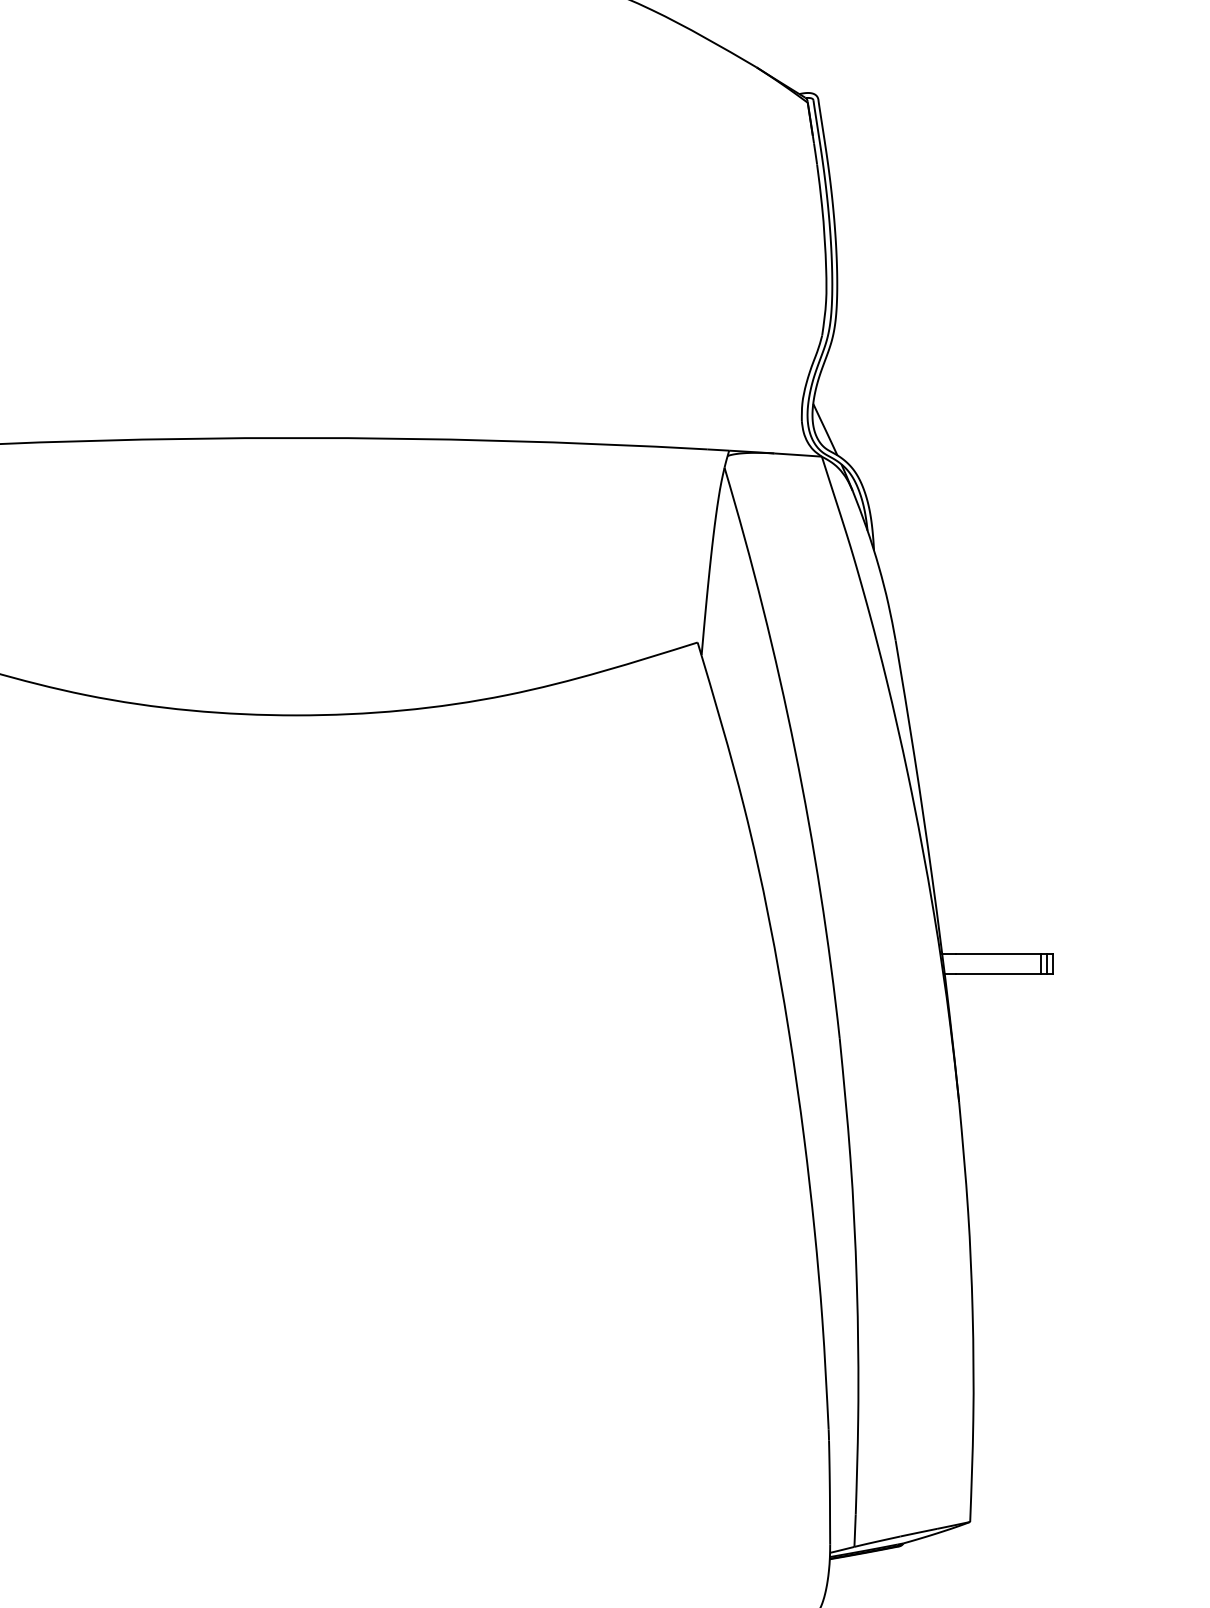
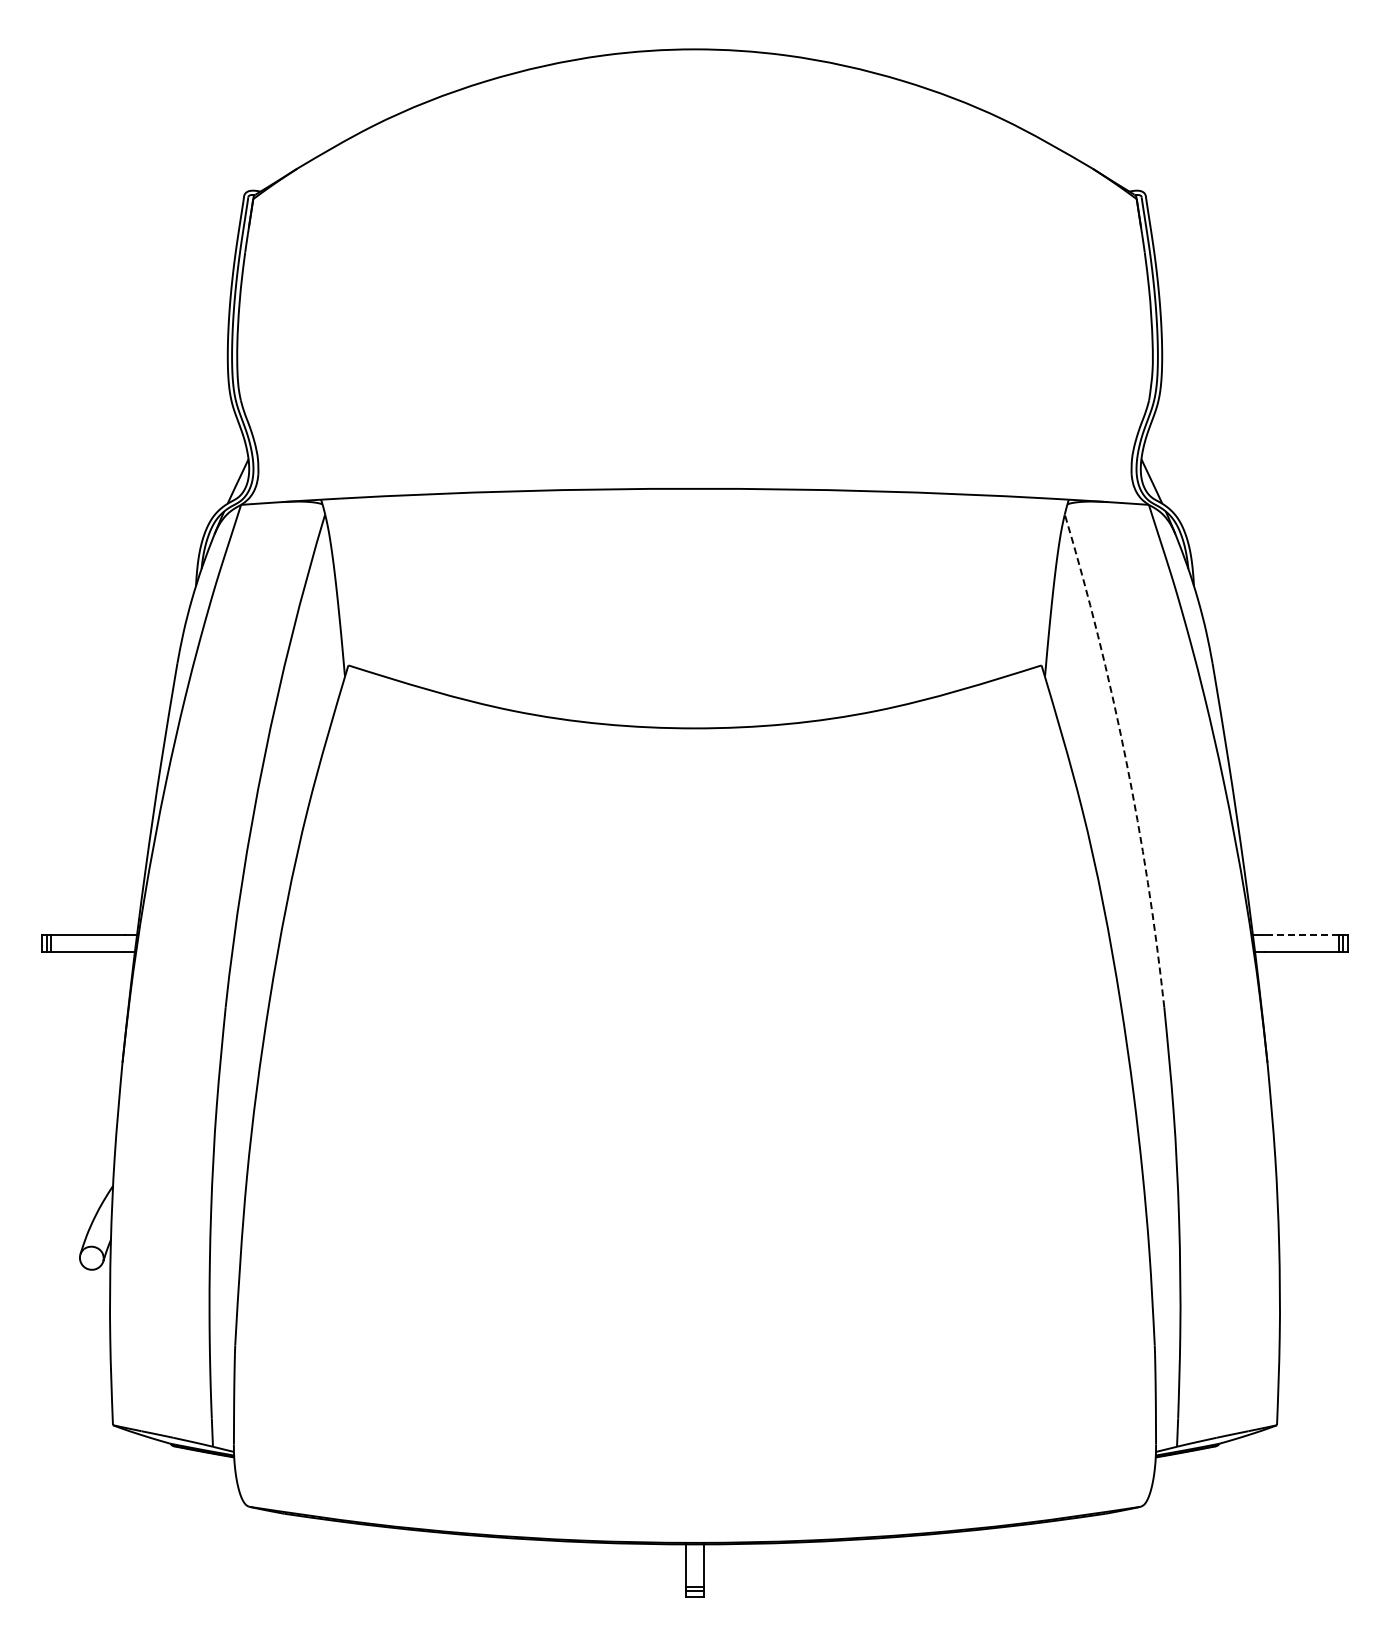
arc: (794, 750) -> (1125, 758), solid -> dashed
line: (998, 953) -> (1301, 934), solid -> dashed

